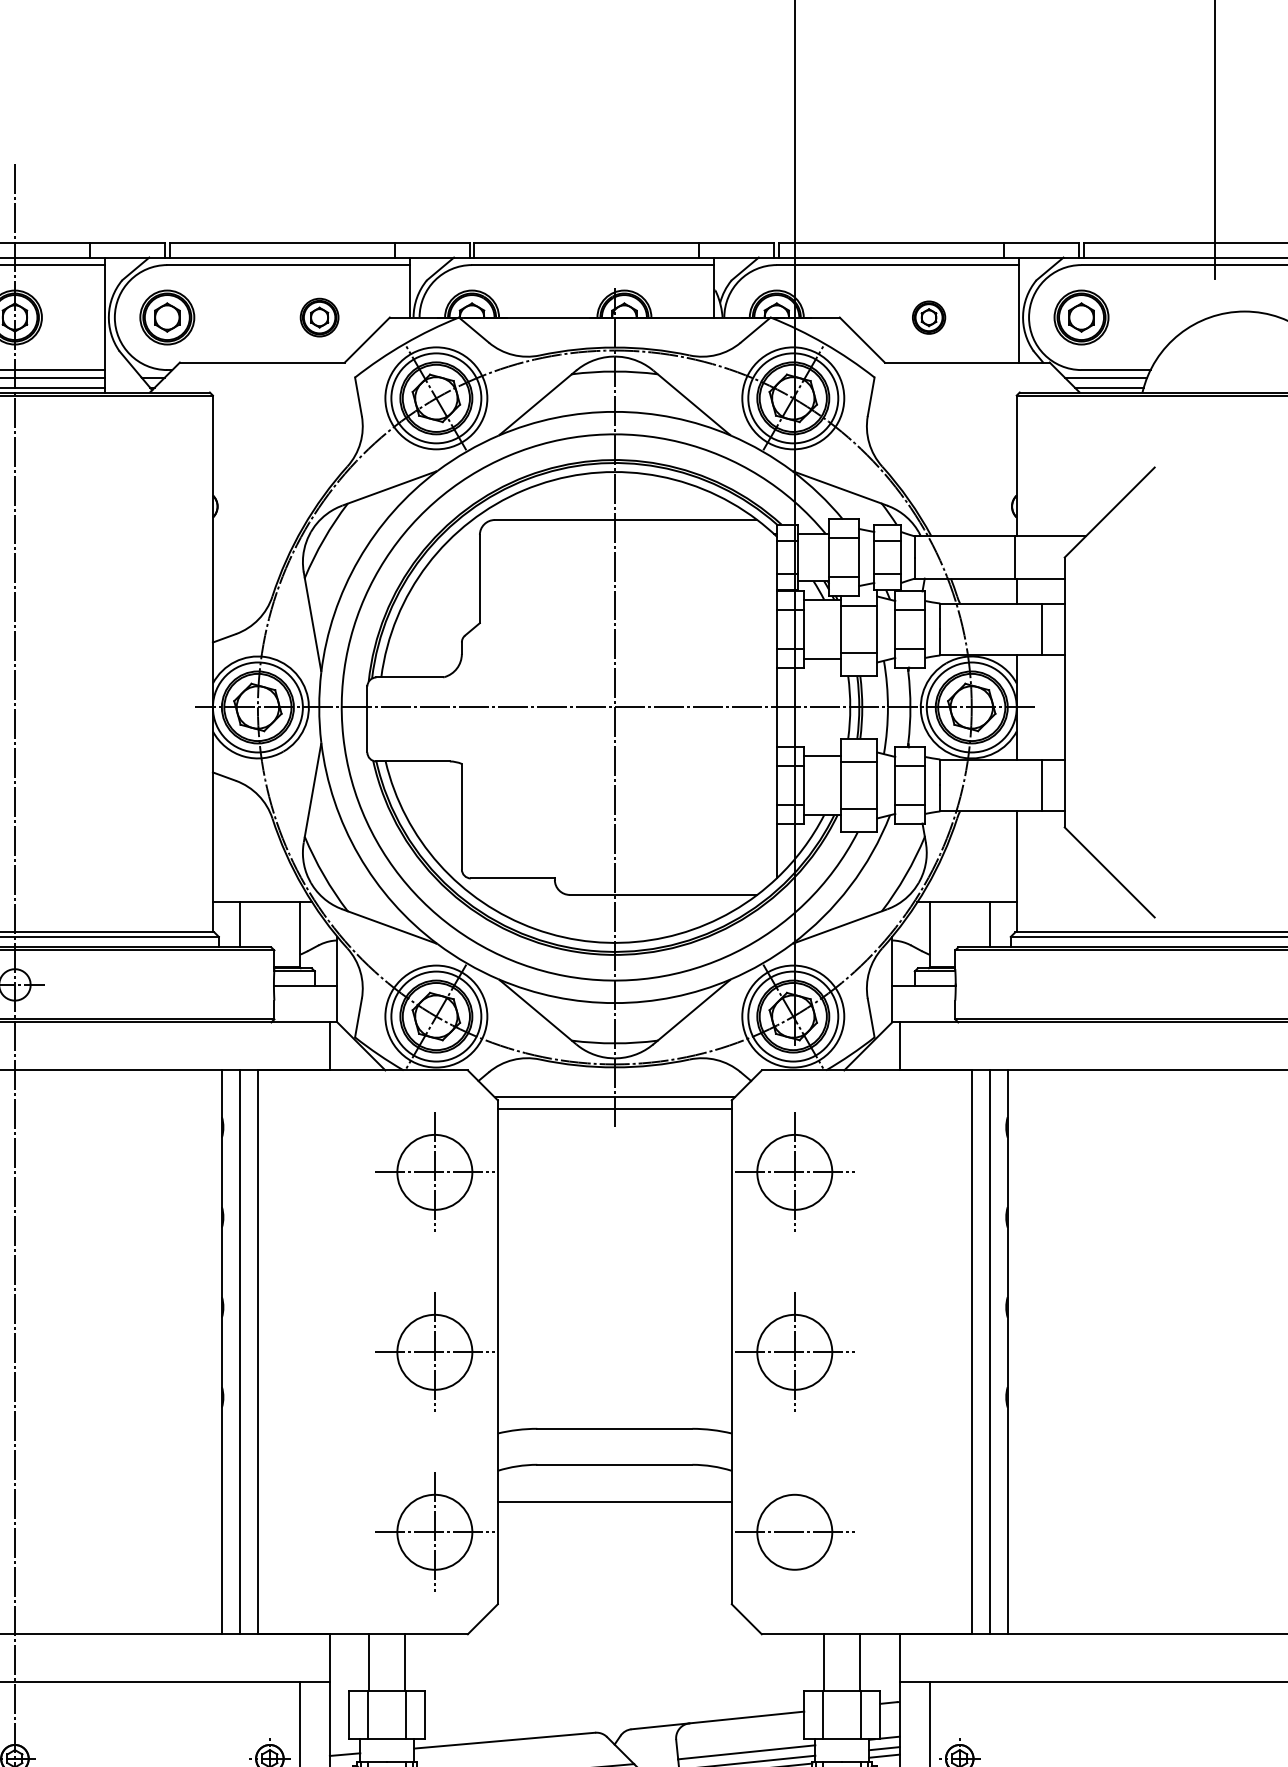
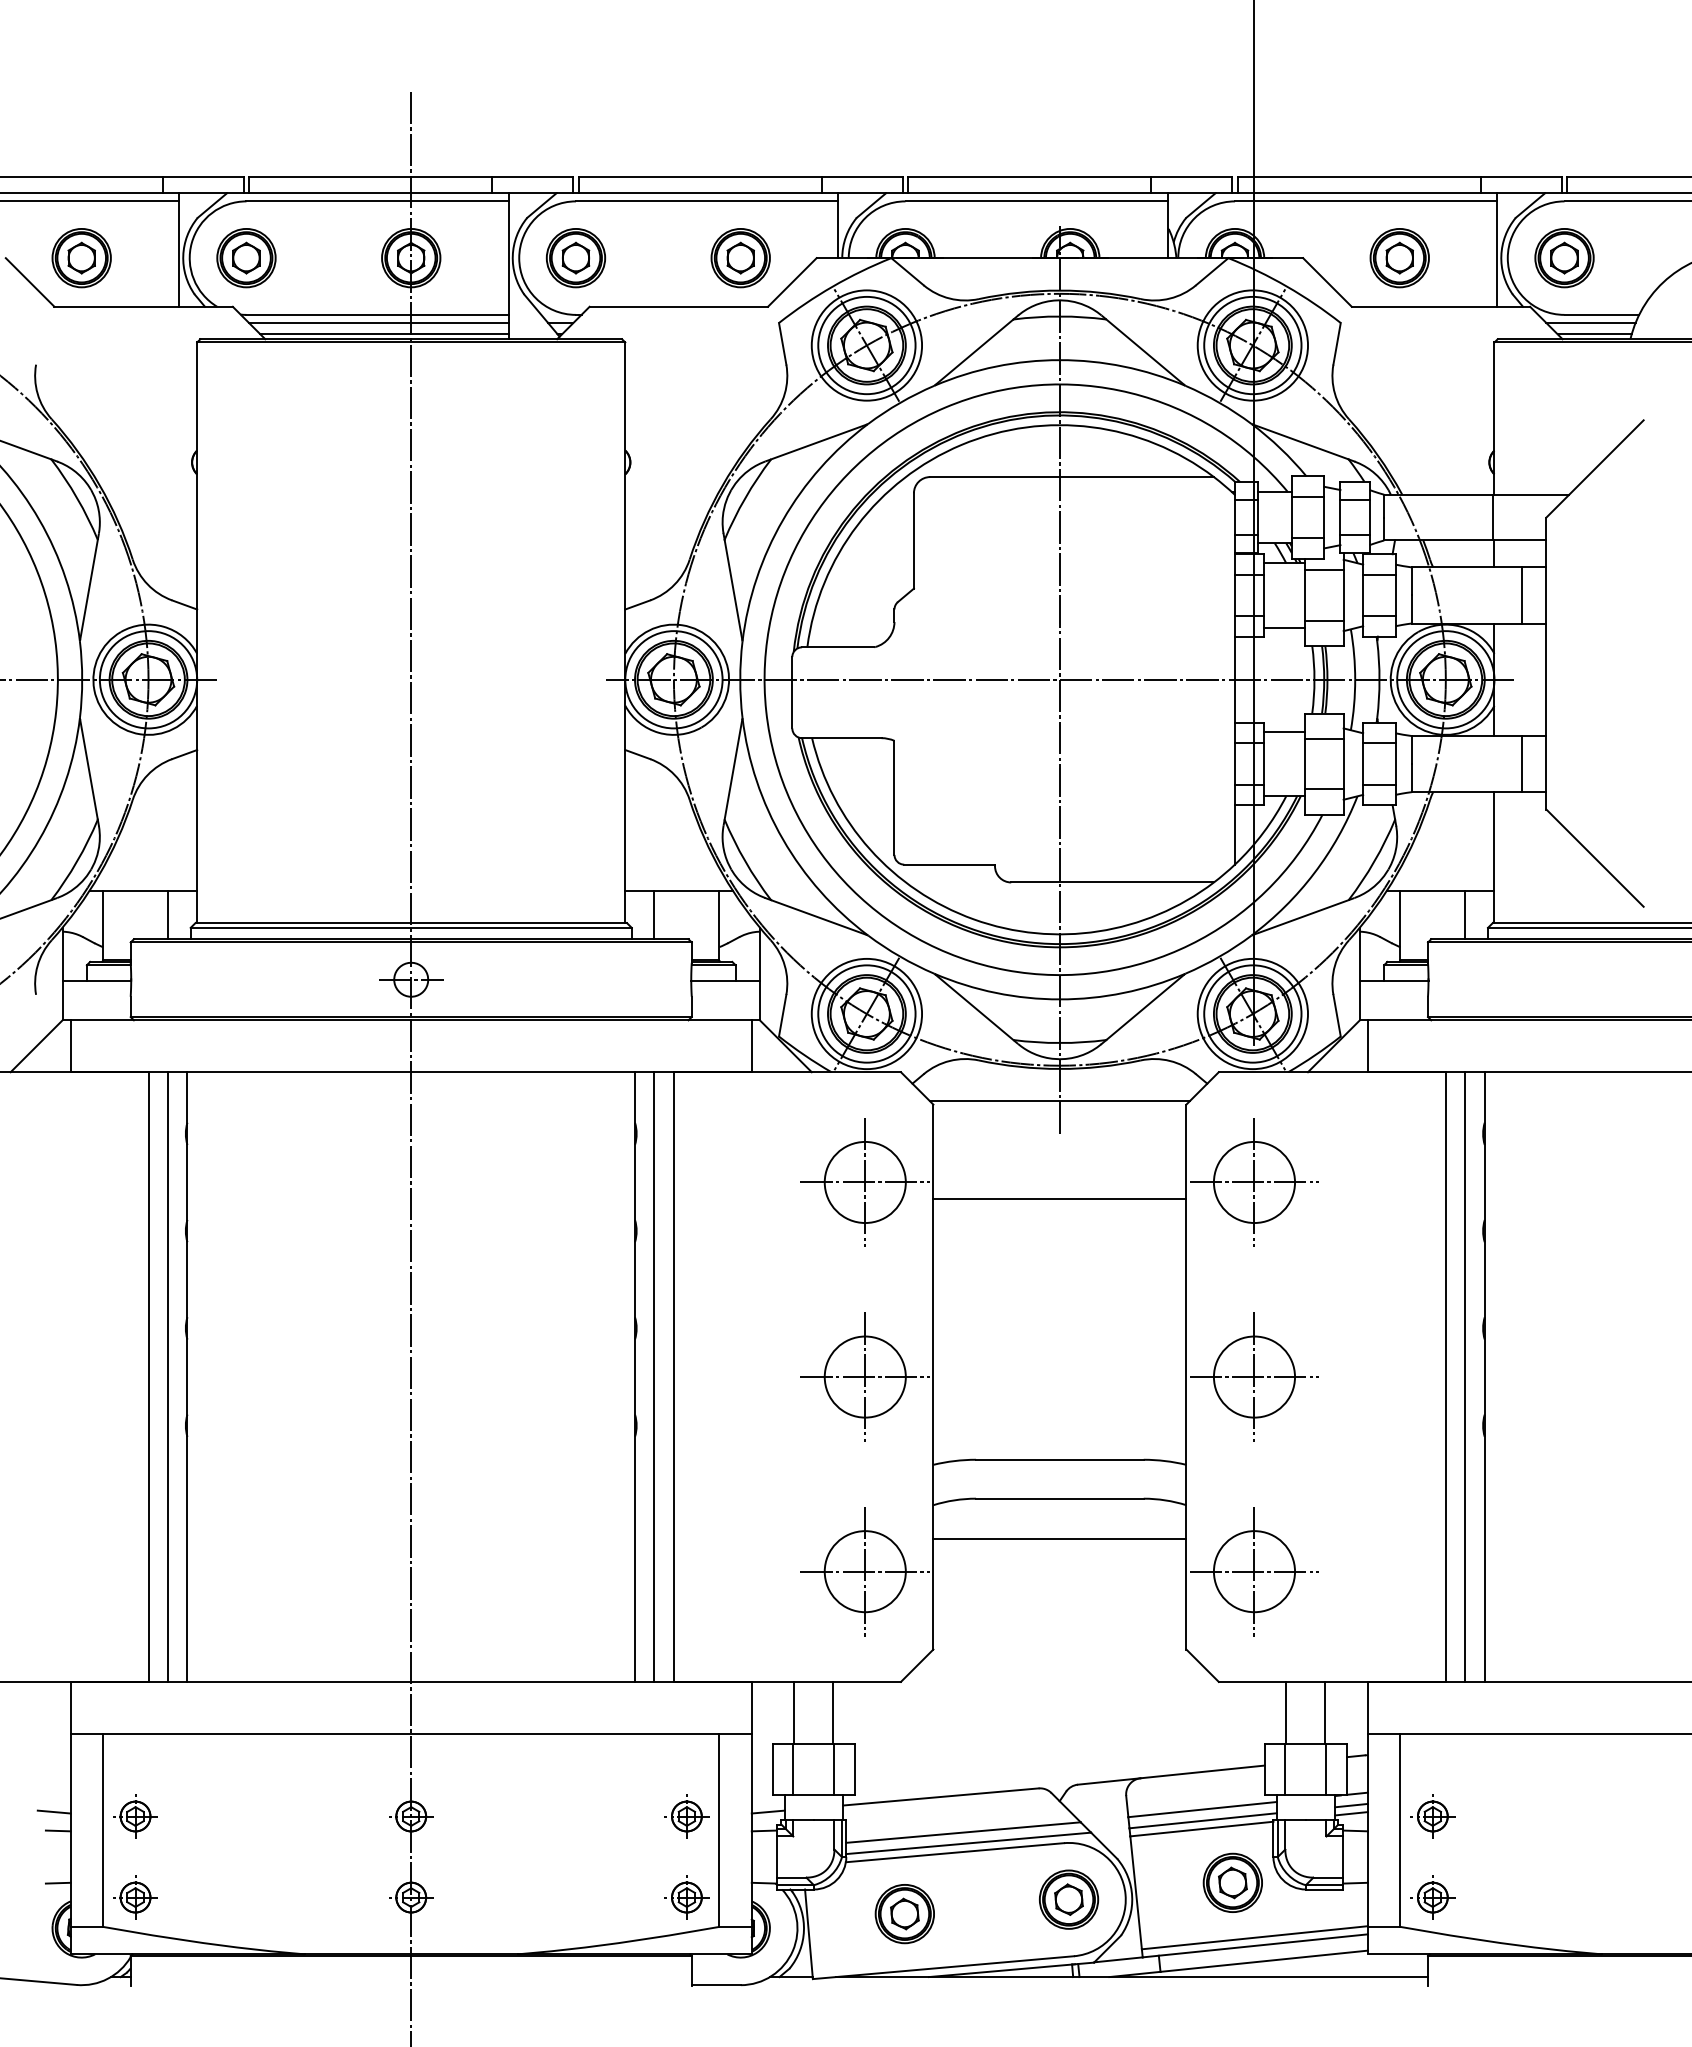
part: (319, 317) -> (740, 258), size x1.43
part: (928, 317) -> (1399, 258), size x1.67
line: (614, 1108) -> (1059, 1198), moved
line: (794, 1532) -> (1254, 1571), added

